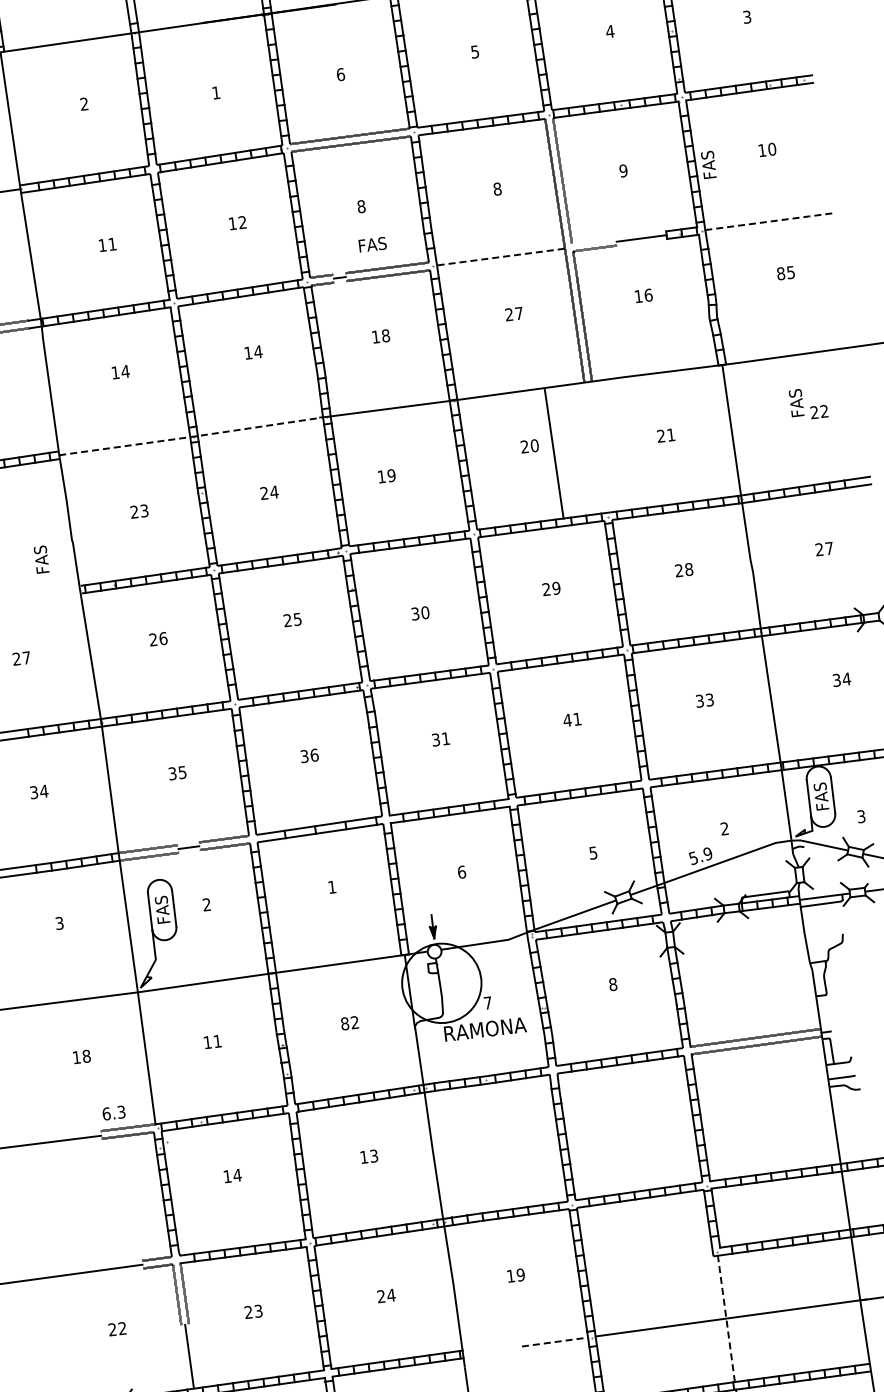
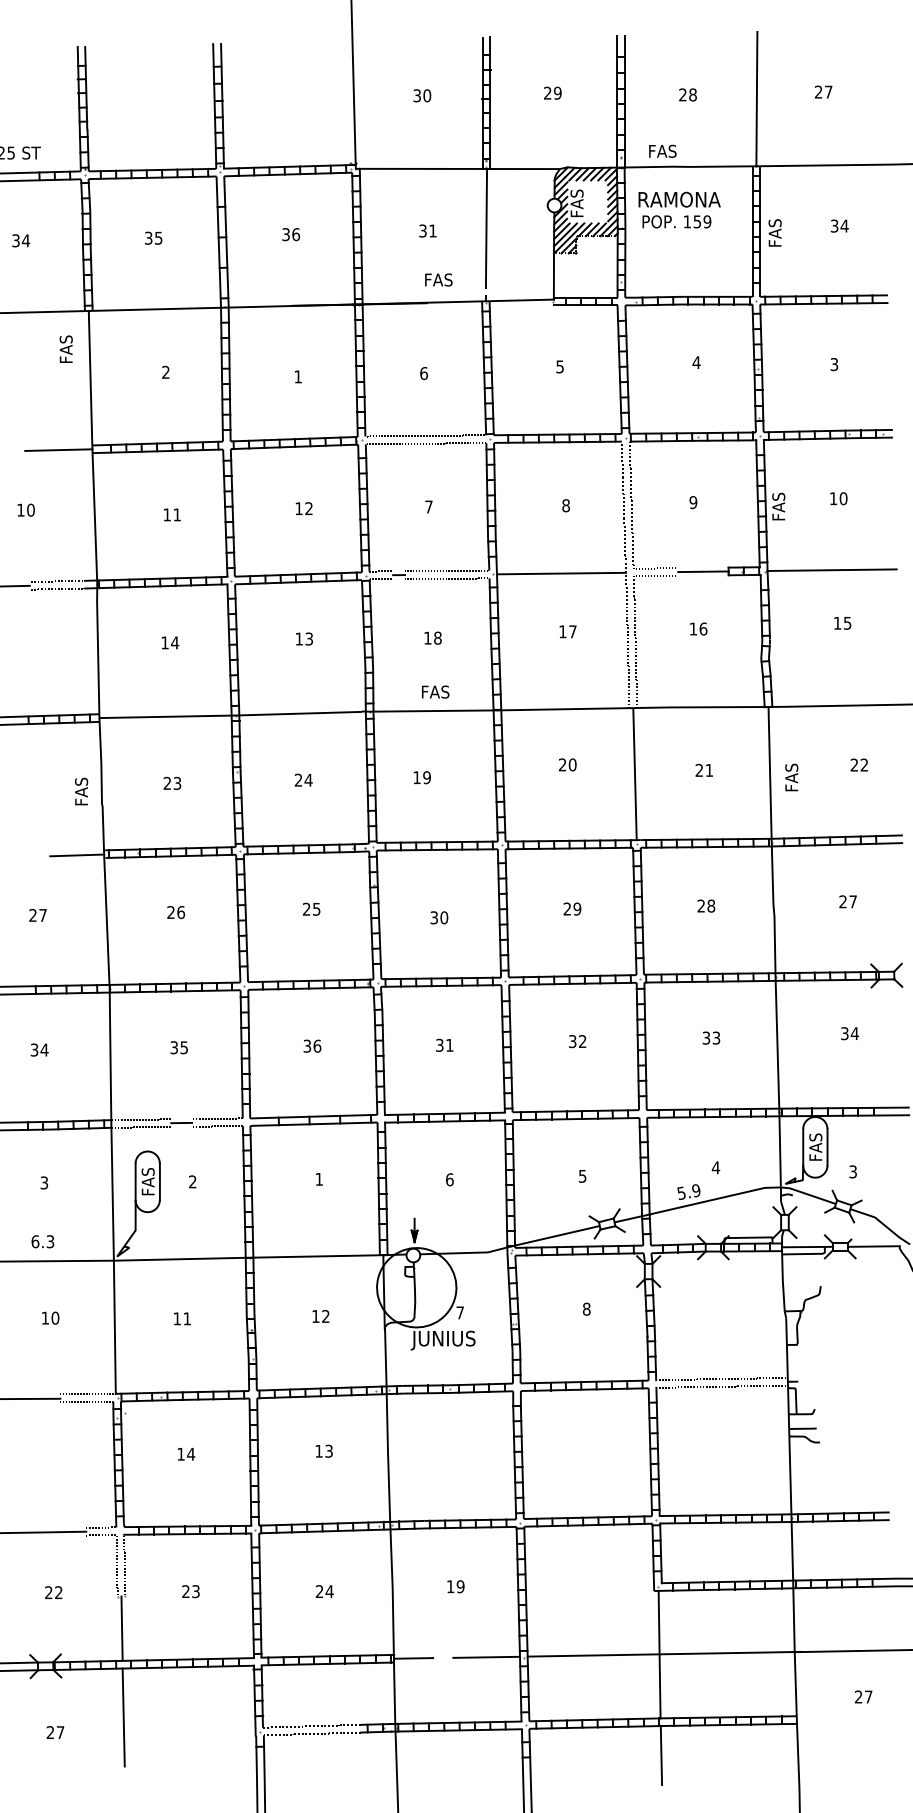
text: (360, 206) -> (428, 506), 8 -> 7
line: (769, 221) -> (832, 570), dashed -> solid
line: (593, 240) -> (655, 568), added
text: (372, 244) -> (435, 691), moved
line: (501, 256) -> (562, 573), dashed -> solid
text: (780, 272) -> (837, 622), 85 -> 15
text: (508, 314) -> (562, 631), 27 -> 17
text: (258, 351) -> (309, 638), 14 -> 13
text: (796, 403) -> (791, 777), moved
line: (190, 437) -> (231, 715), dashed -> solid
line: (553, 453) -> (634, 773), moved
text: (41, 559) -> (81, 791), moved
line: (52, 594) -> (76, 855), added
text: (572, 719) -> (577, 1041), 41 -> 32
text: (724, 828) -> (715, 1167), 2 -> 4
text: (344, 1023) -> (315, 1316), 82 -> 12
text: (483, 1031) -> (452, 1340), RAMONA -> JUNIUS
text: (86, 1056) -> (55, 1318), 18 -> 10
text: (113, 1112) -> (42, 1241), moved
line: (726, 1318) -> (659, 1654), dashed -> solid
line: (555, 1342) -> (487, 1657), dashed -> solid
line: (482, 1351) -> (413, 1658), added

